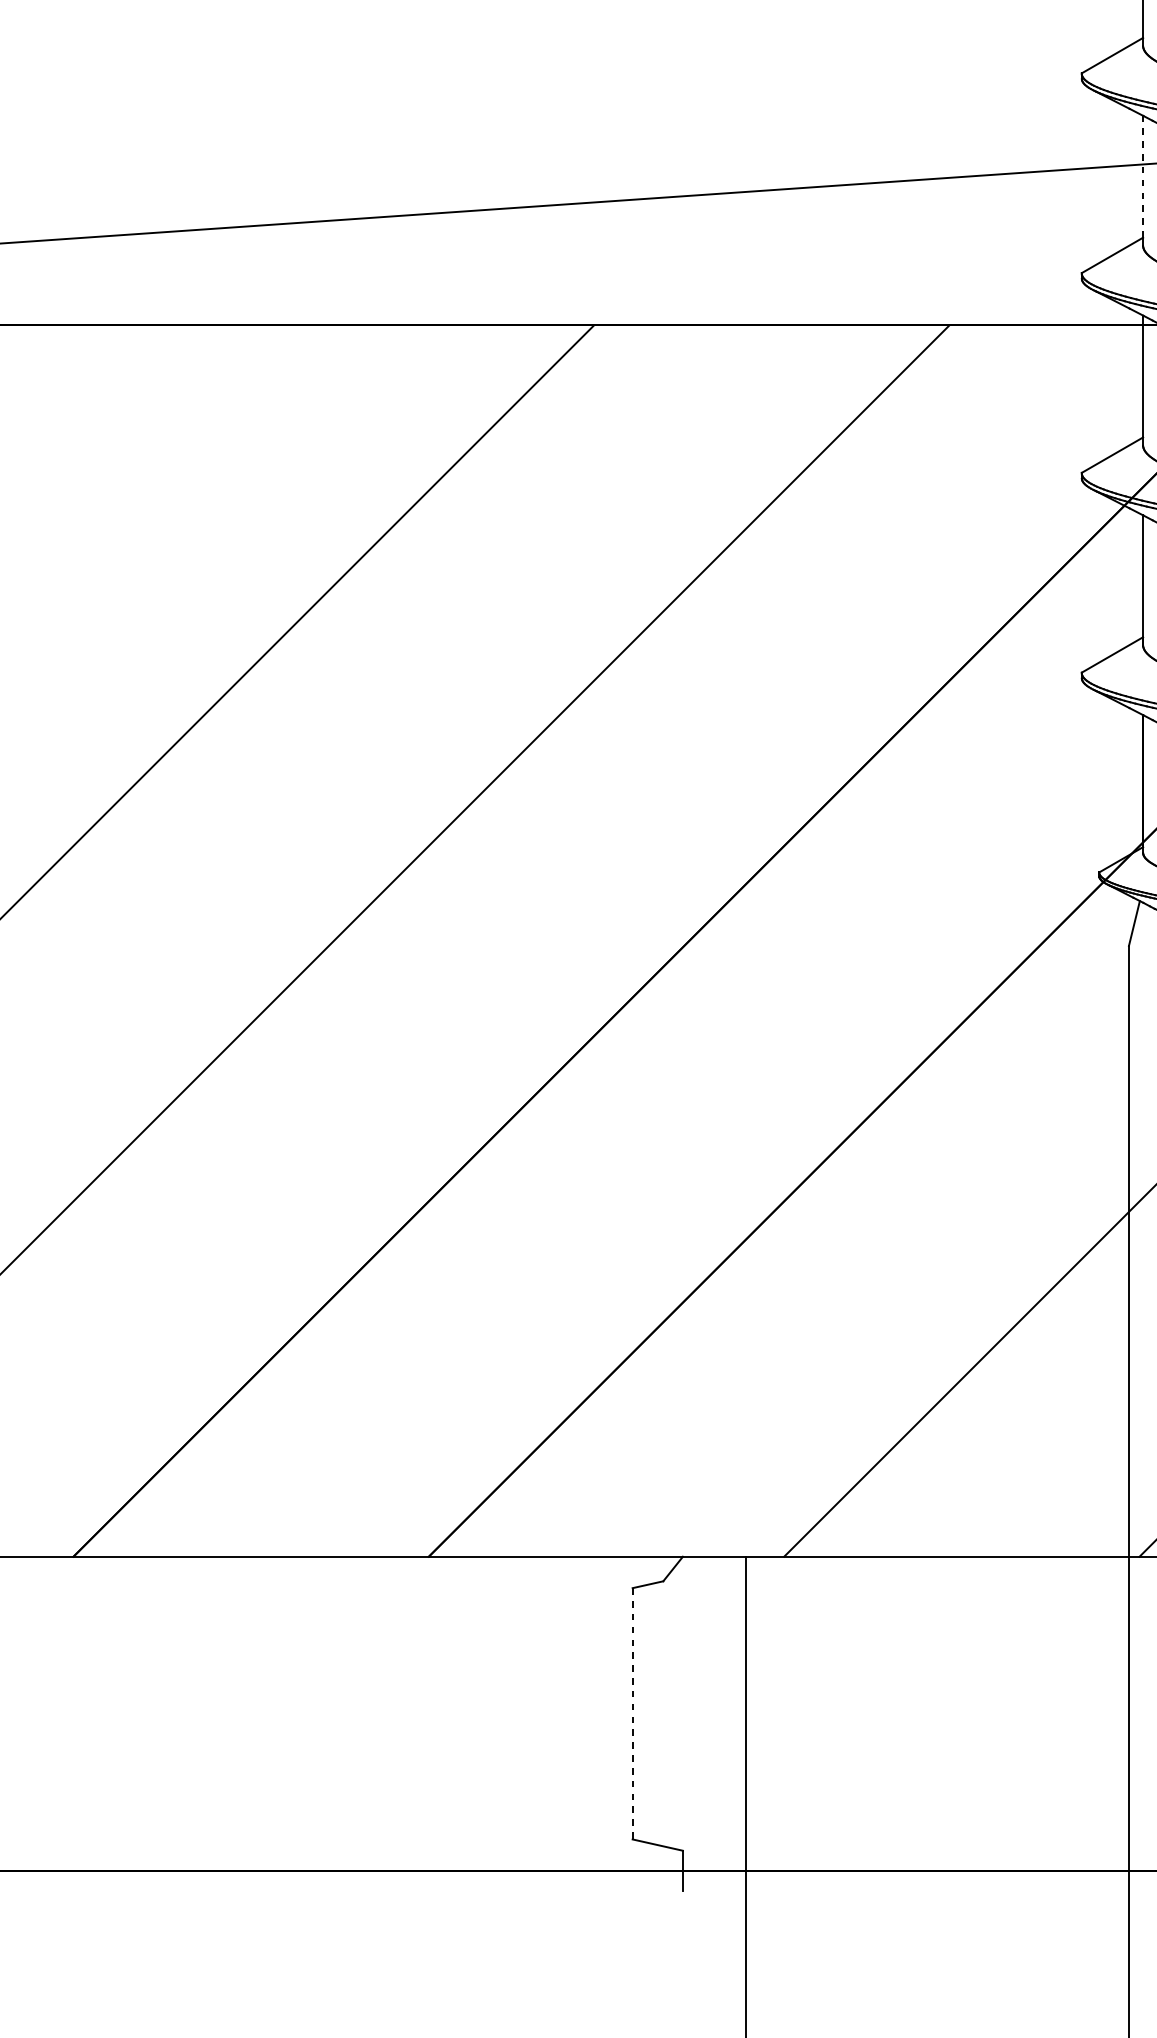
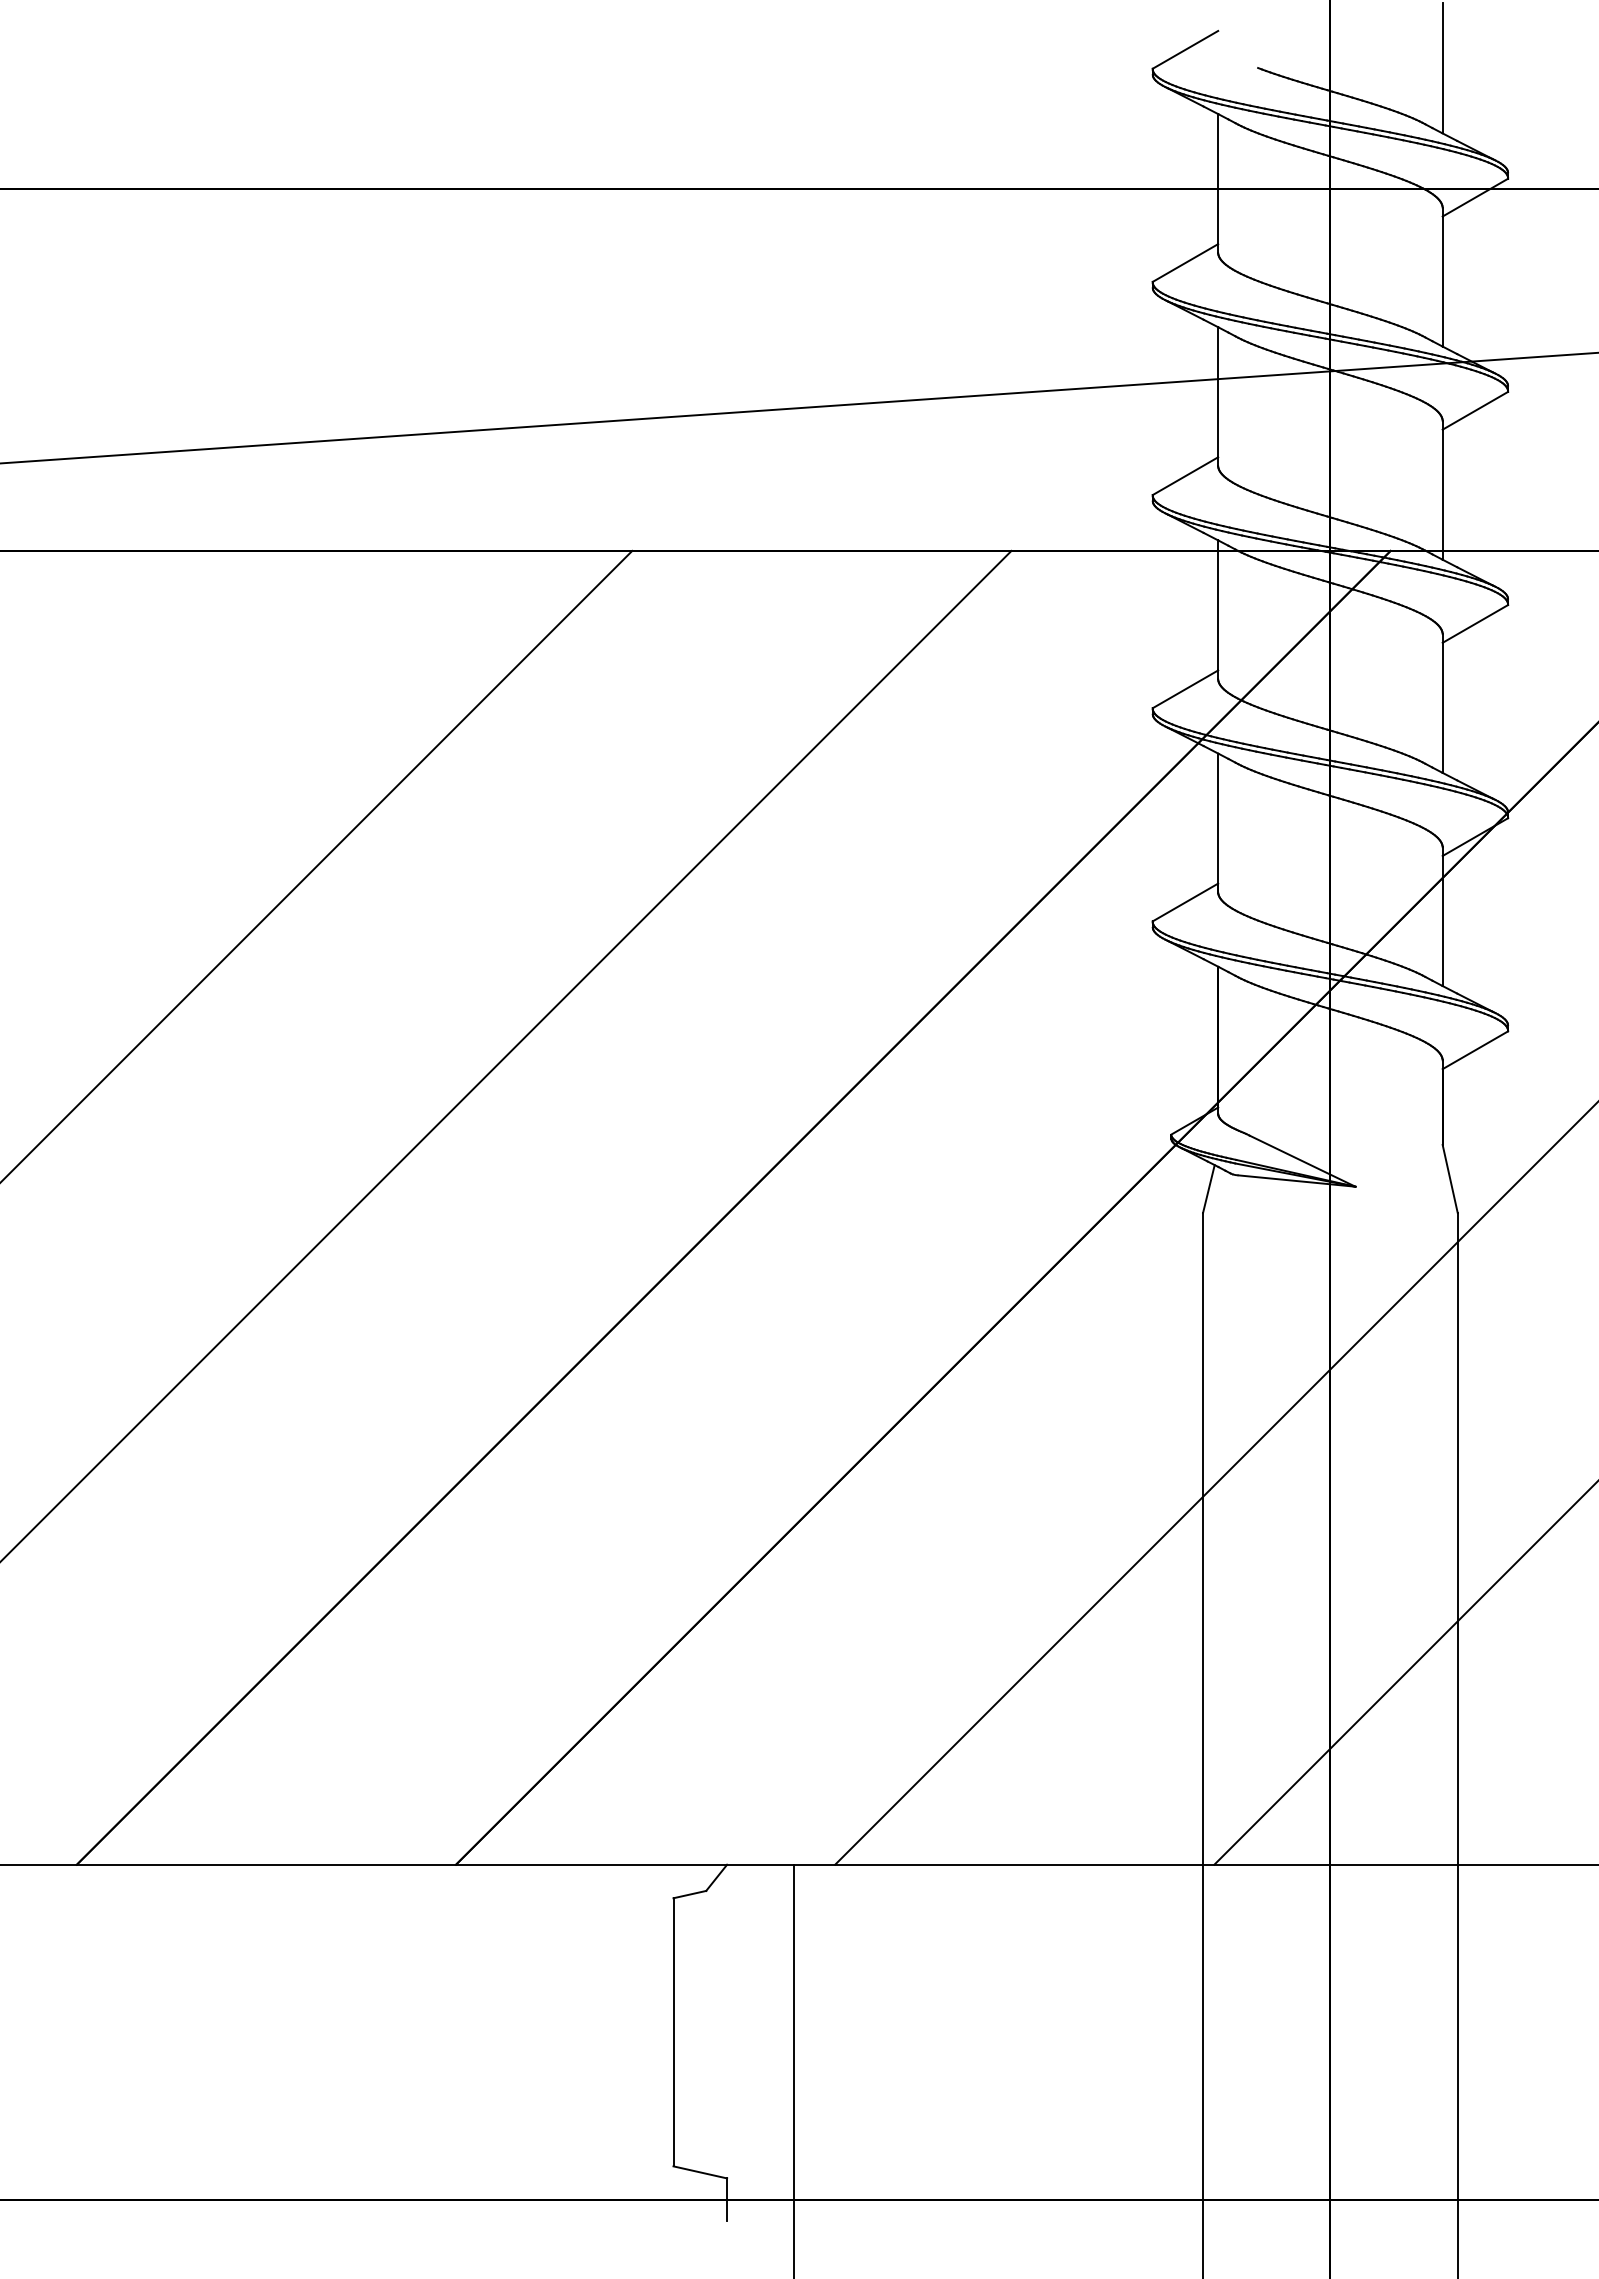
line: (1143, 176) -> (1218, 391), dashed -> solid
line: (632, 1713) -> (673, 2032), dashed -> solid

